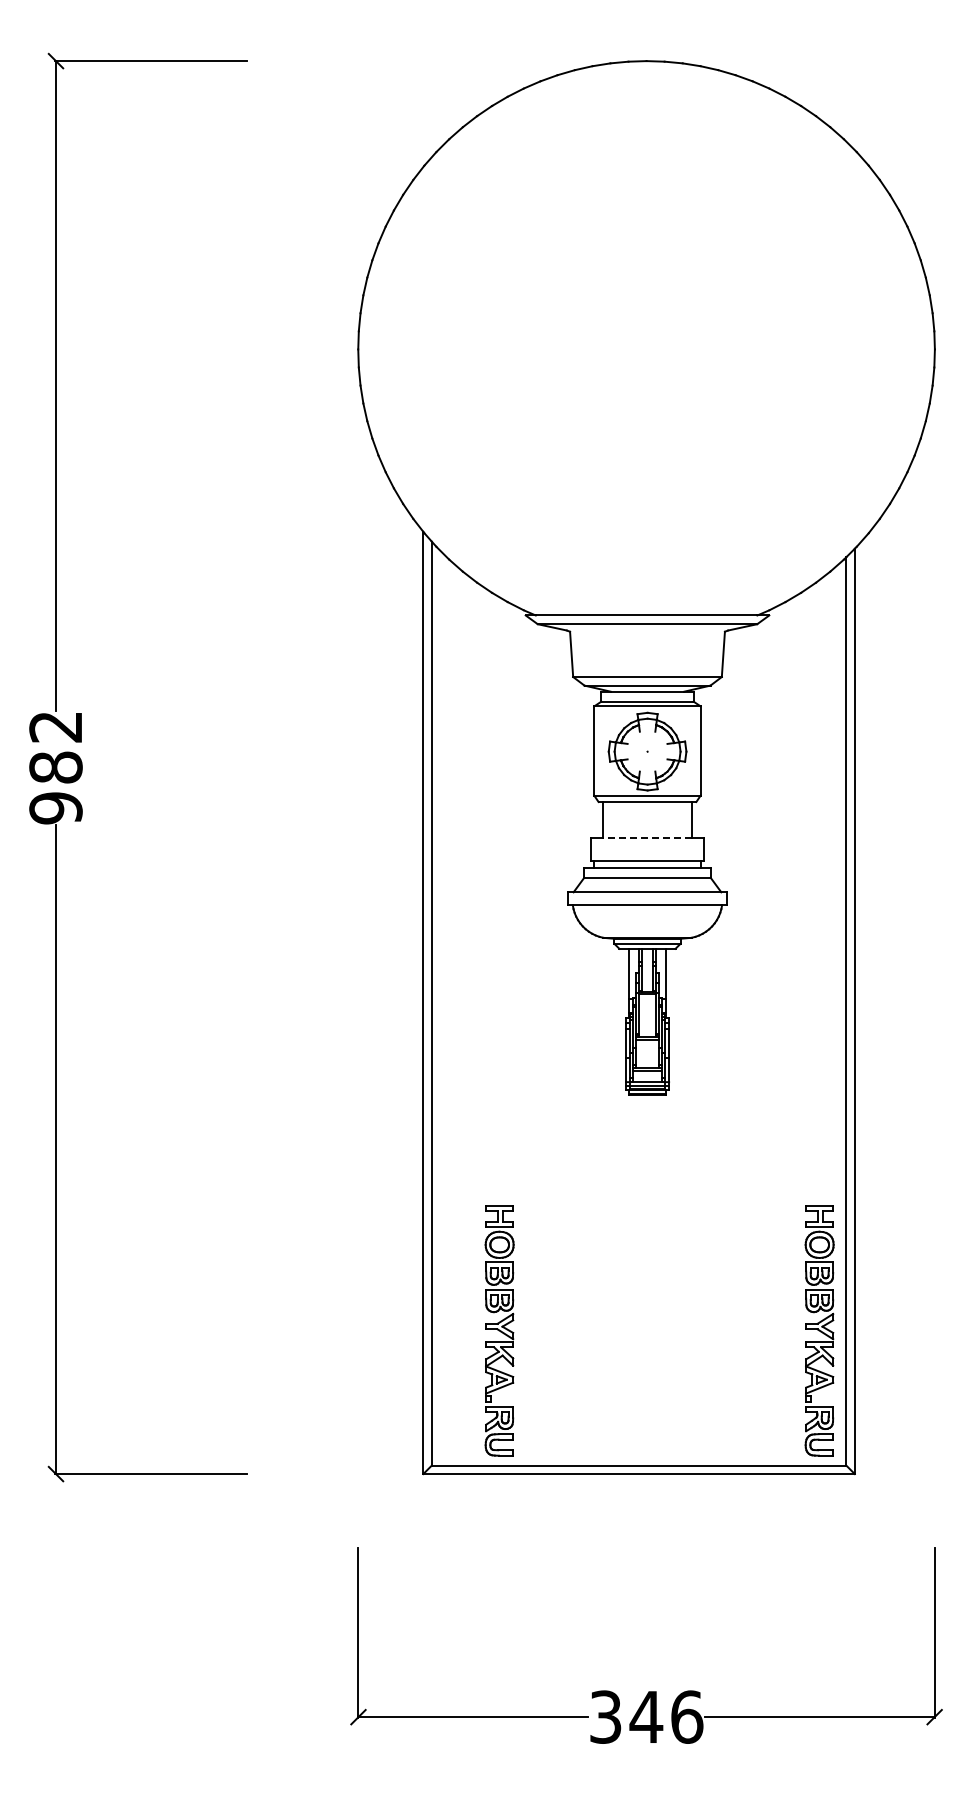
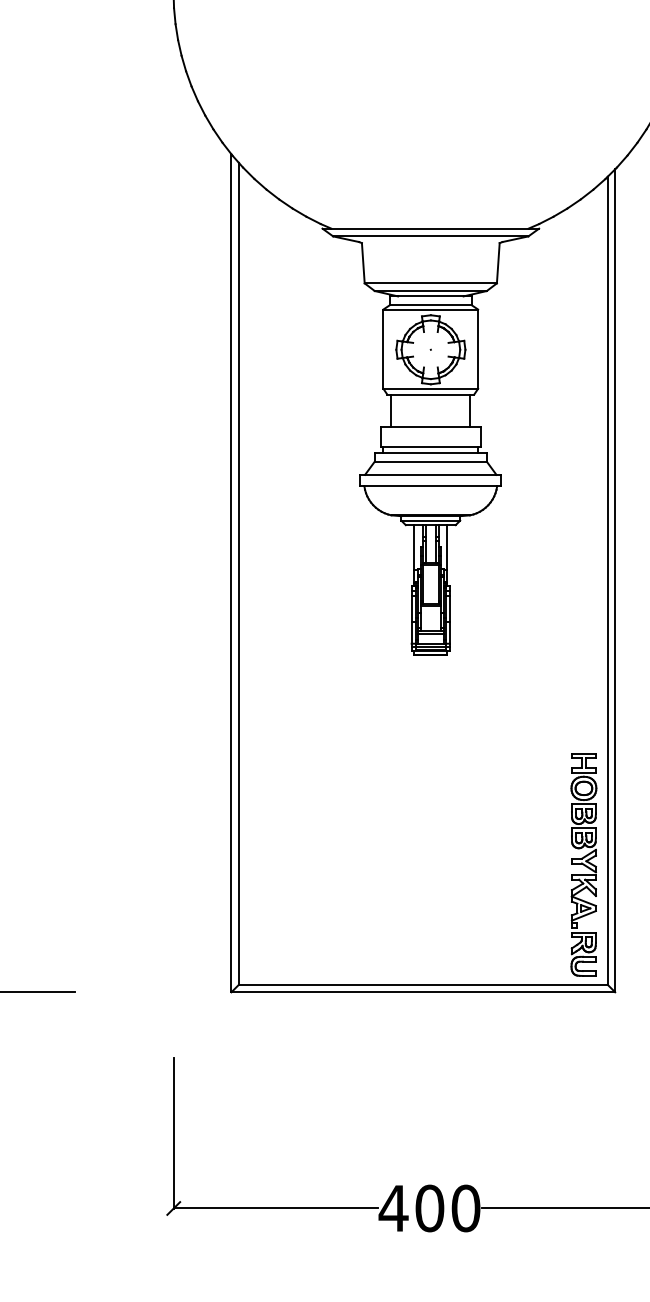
line: (647, 837) -> (430, 426), dashed -> solid
part: (499, 1330) -> (299, 864), removed
text: (645, 1716) -> (429, 1207), 346 -> 400

